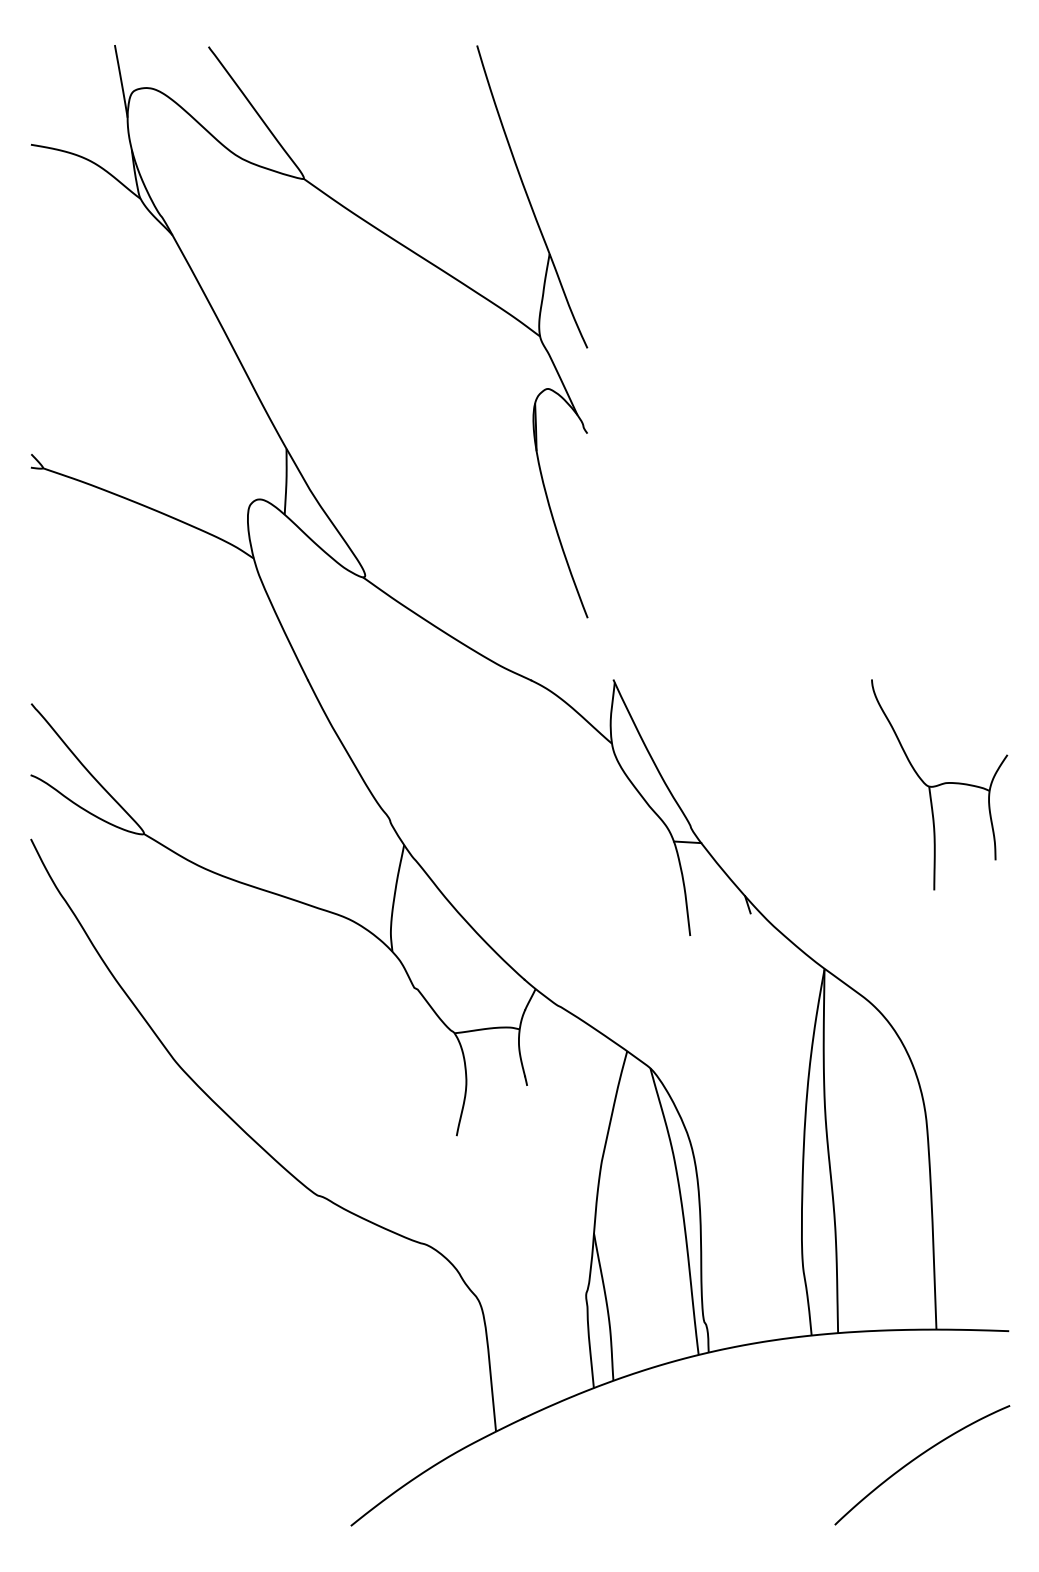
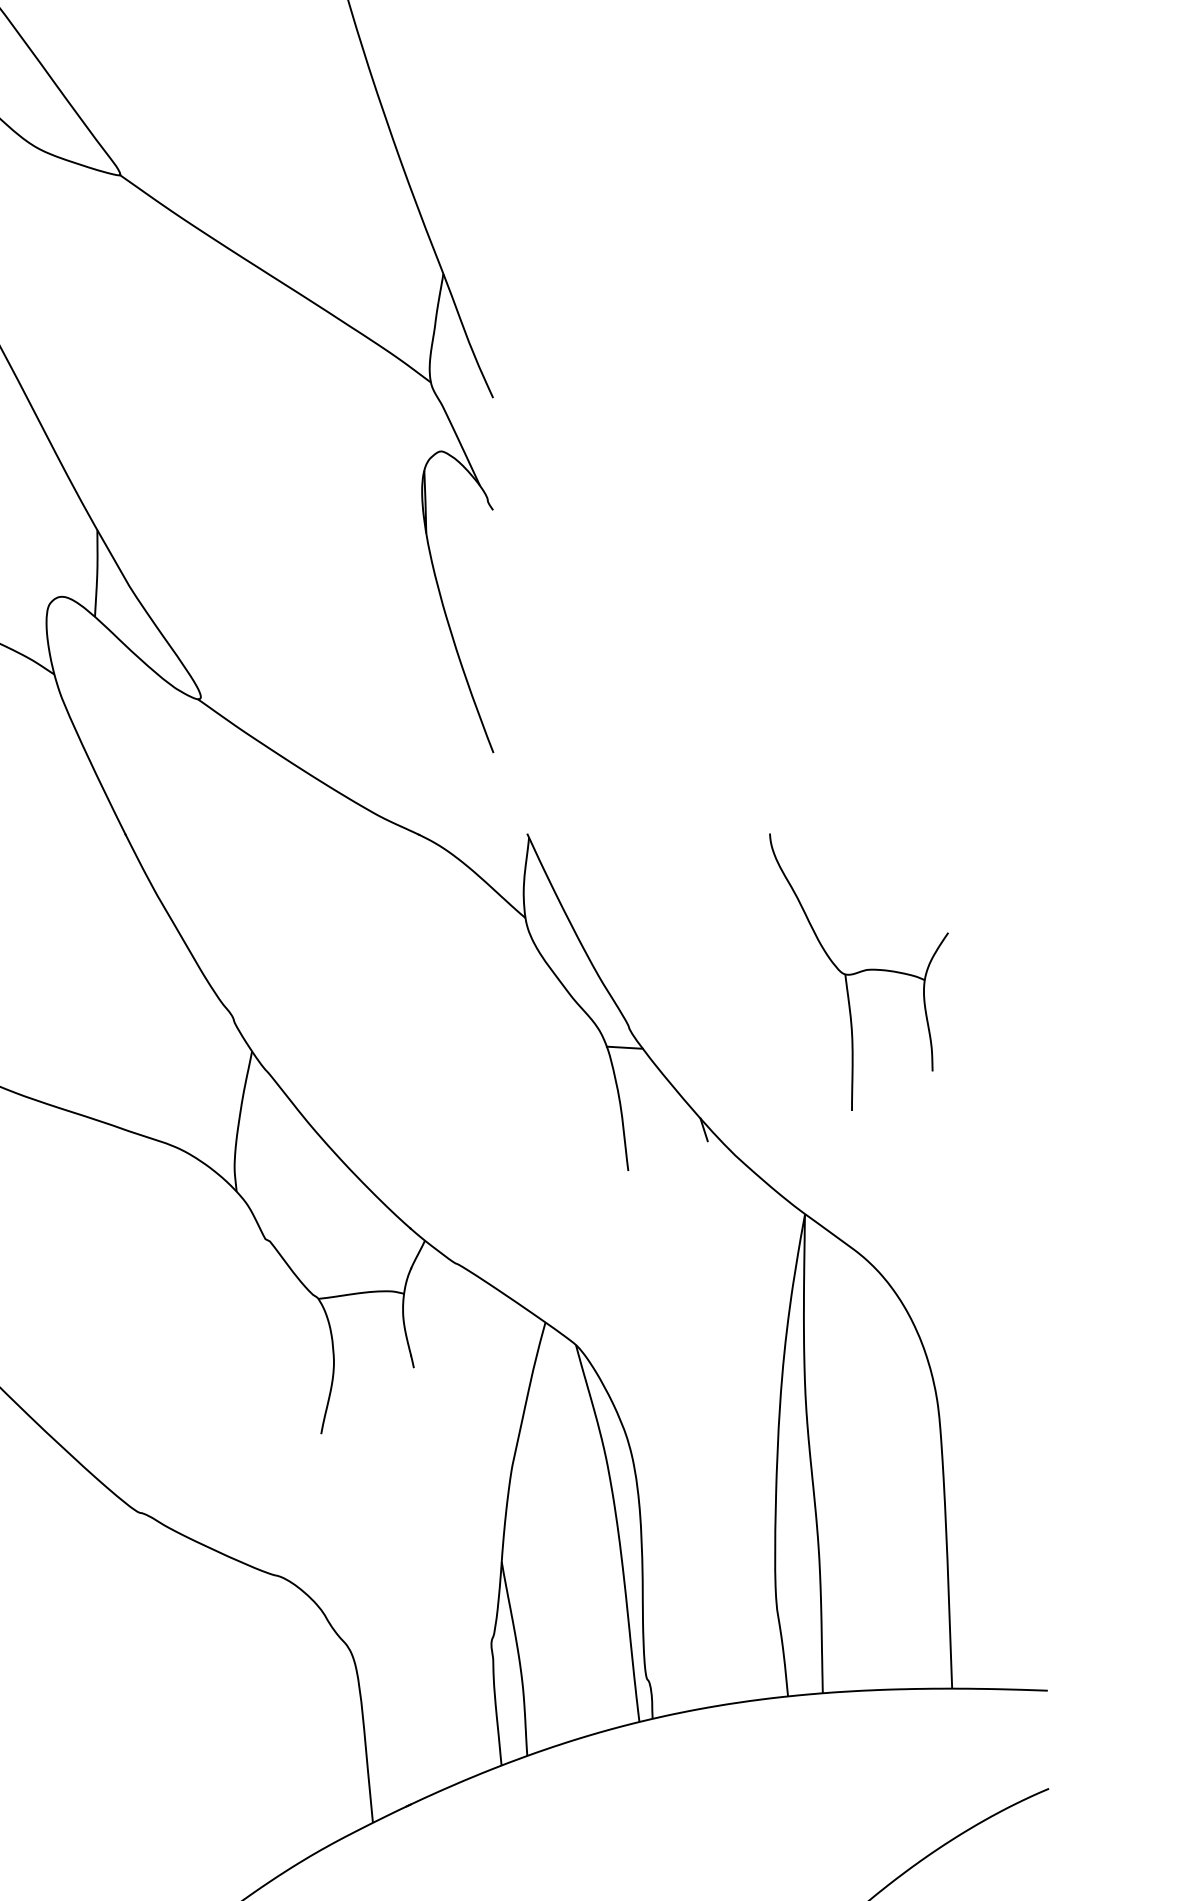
part: (939, 784) -> (858, 971), moved

